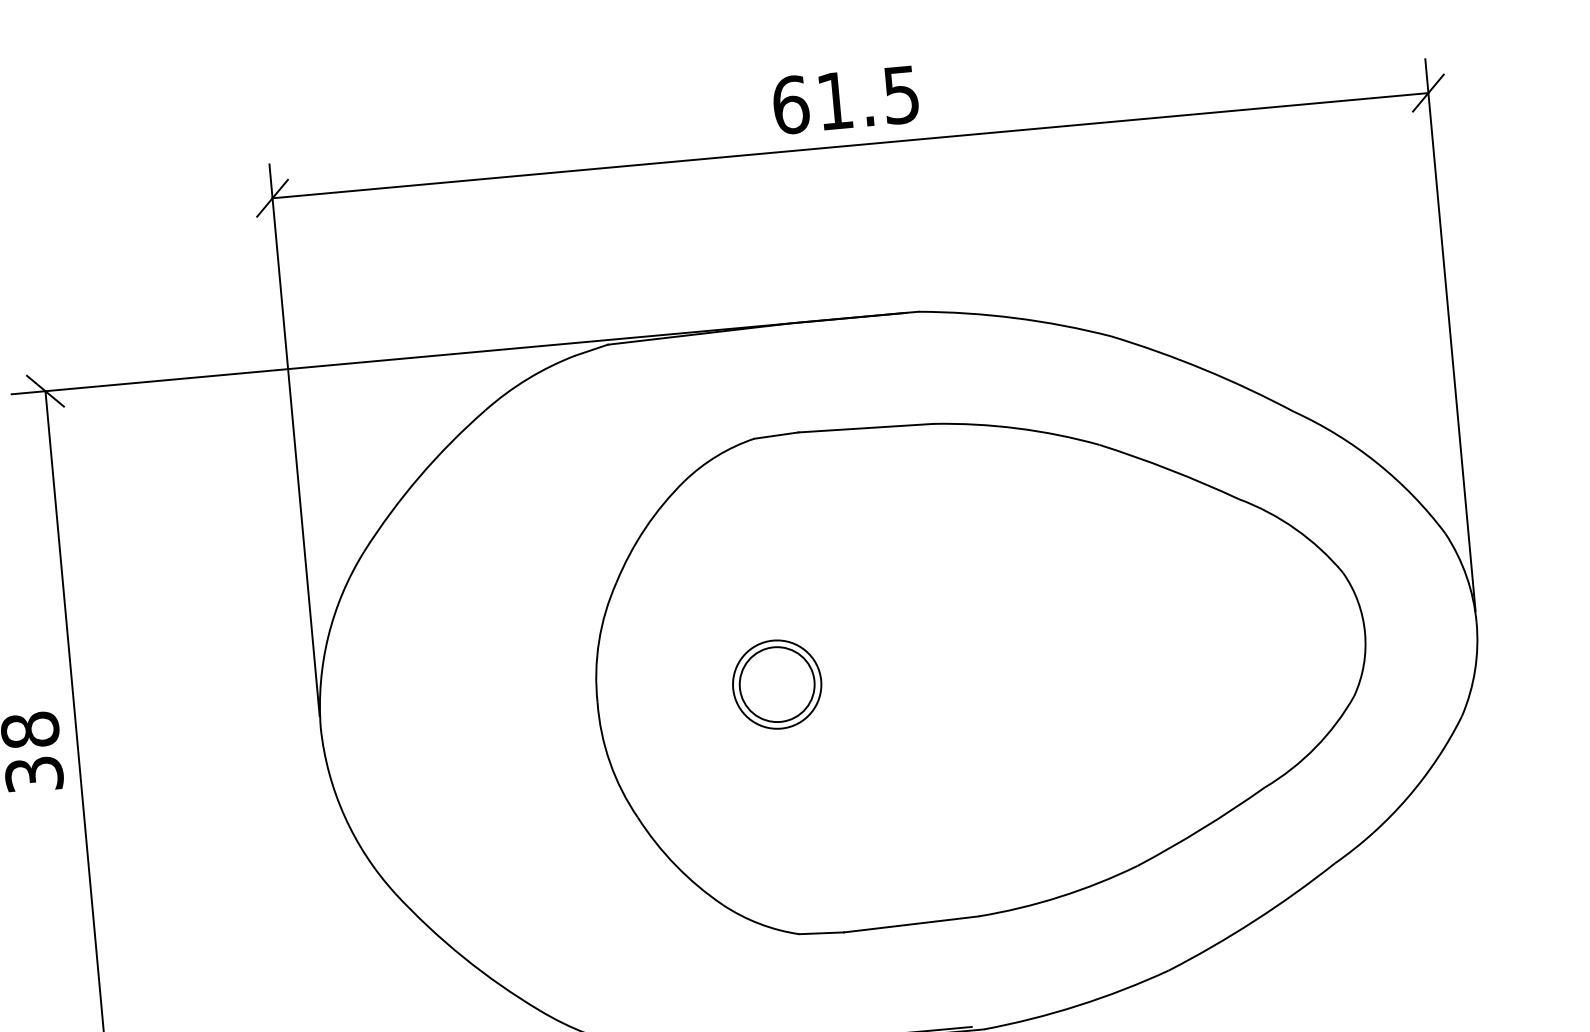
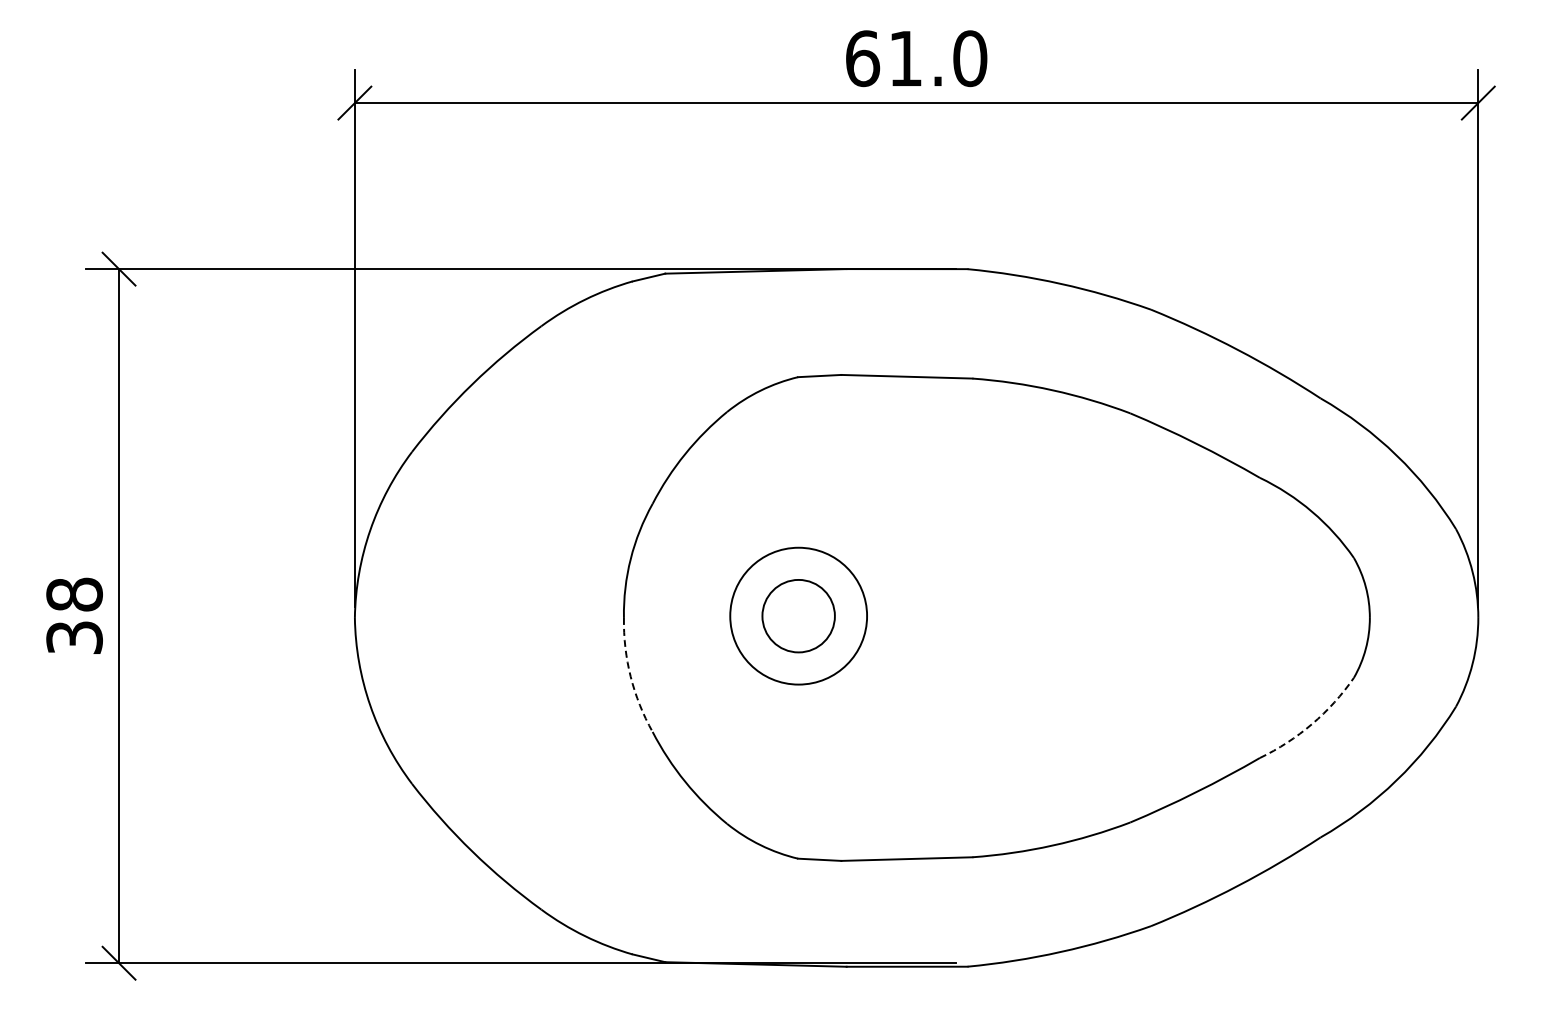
text: (901, 94) -> (970, 58), 61.5 -> 61.0
circle: (776, 683) -> (798, 615), size x1.6
arc: (1315, 747) -> (1312, 724), solid -> dashed
arc: (609, 762) -> (630, 676), solid -> dashed

